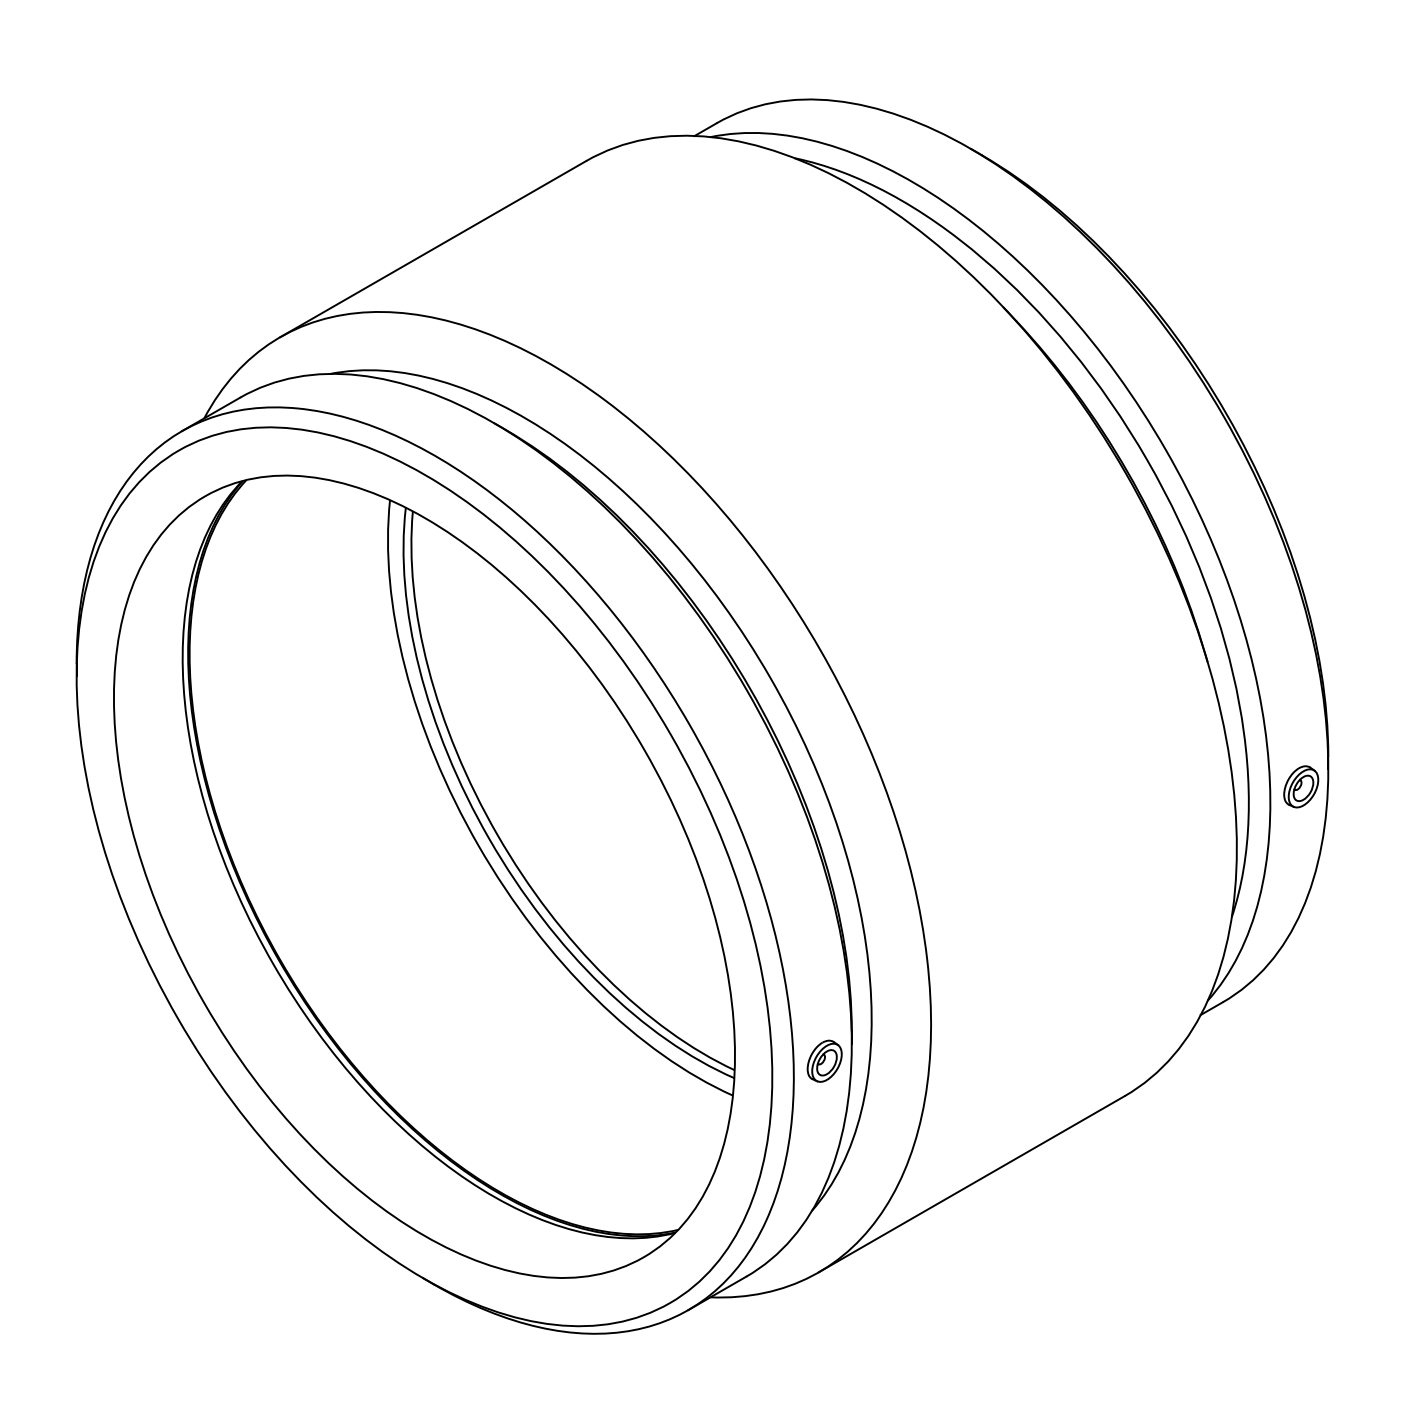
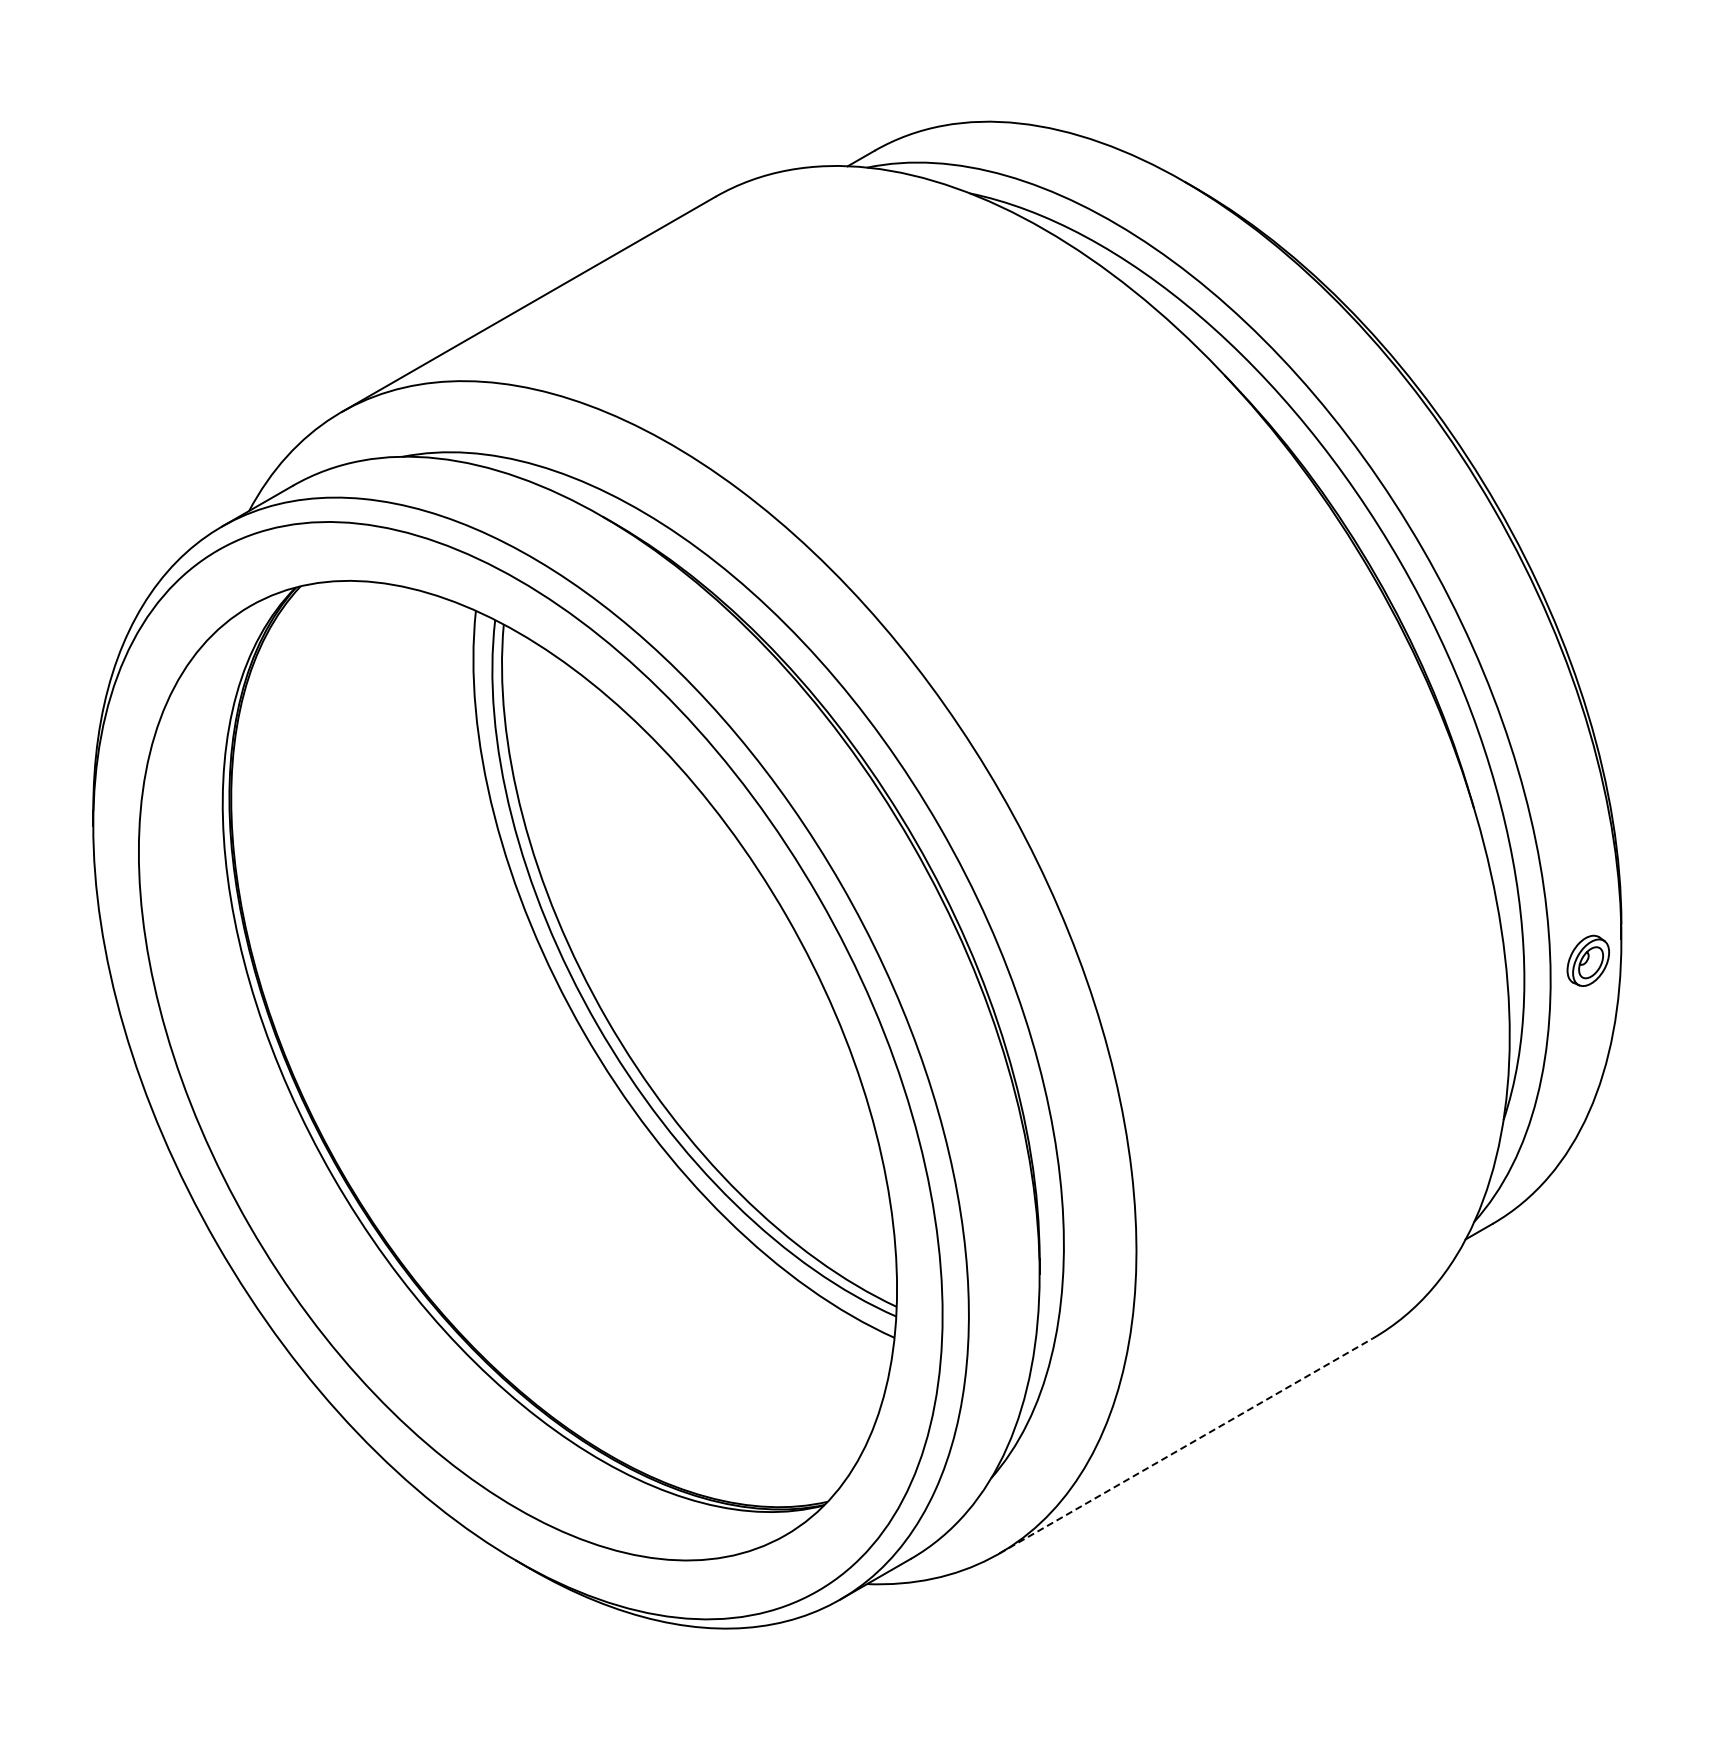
part: (824, 1060) -> (1006, 1295), removed
line: (972, 1183) -> (1186, 1445), solid -> dashed

